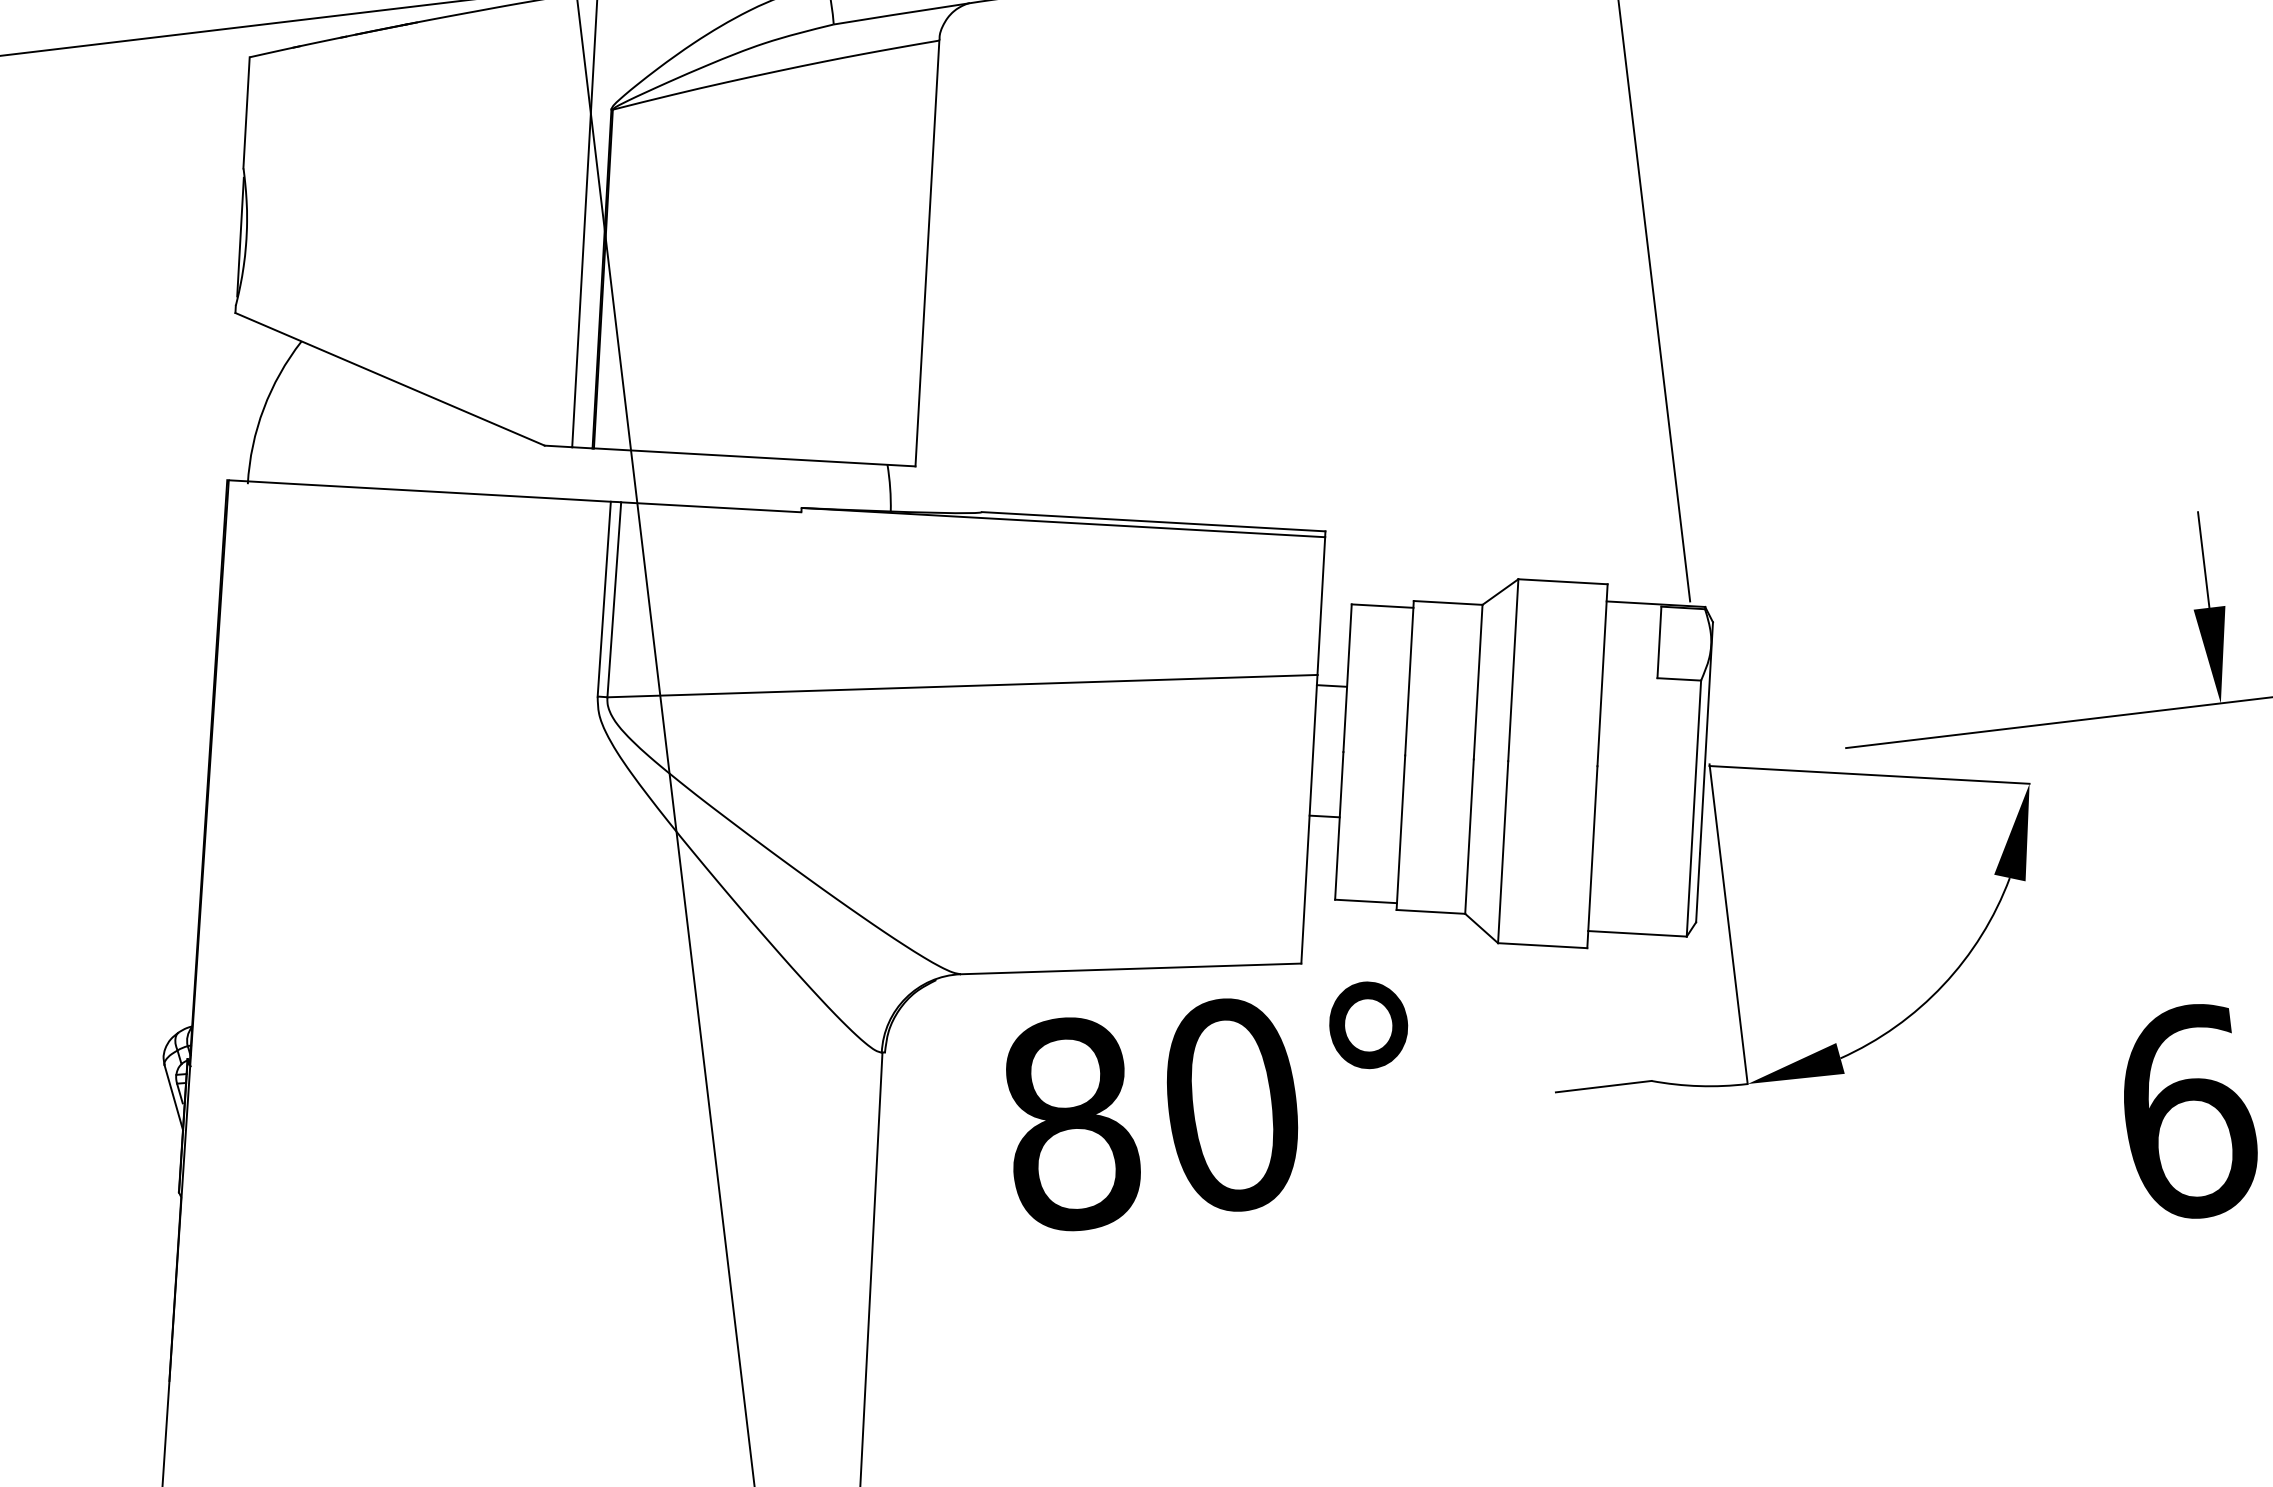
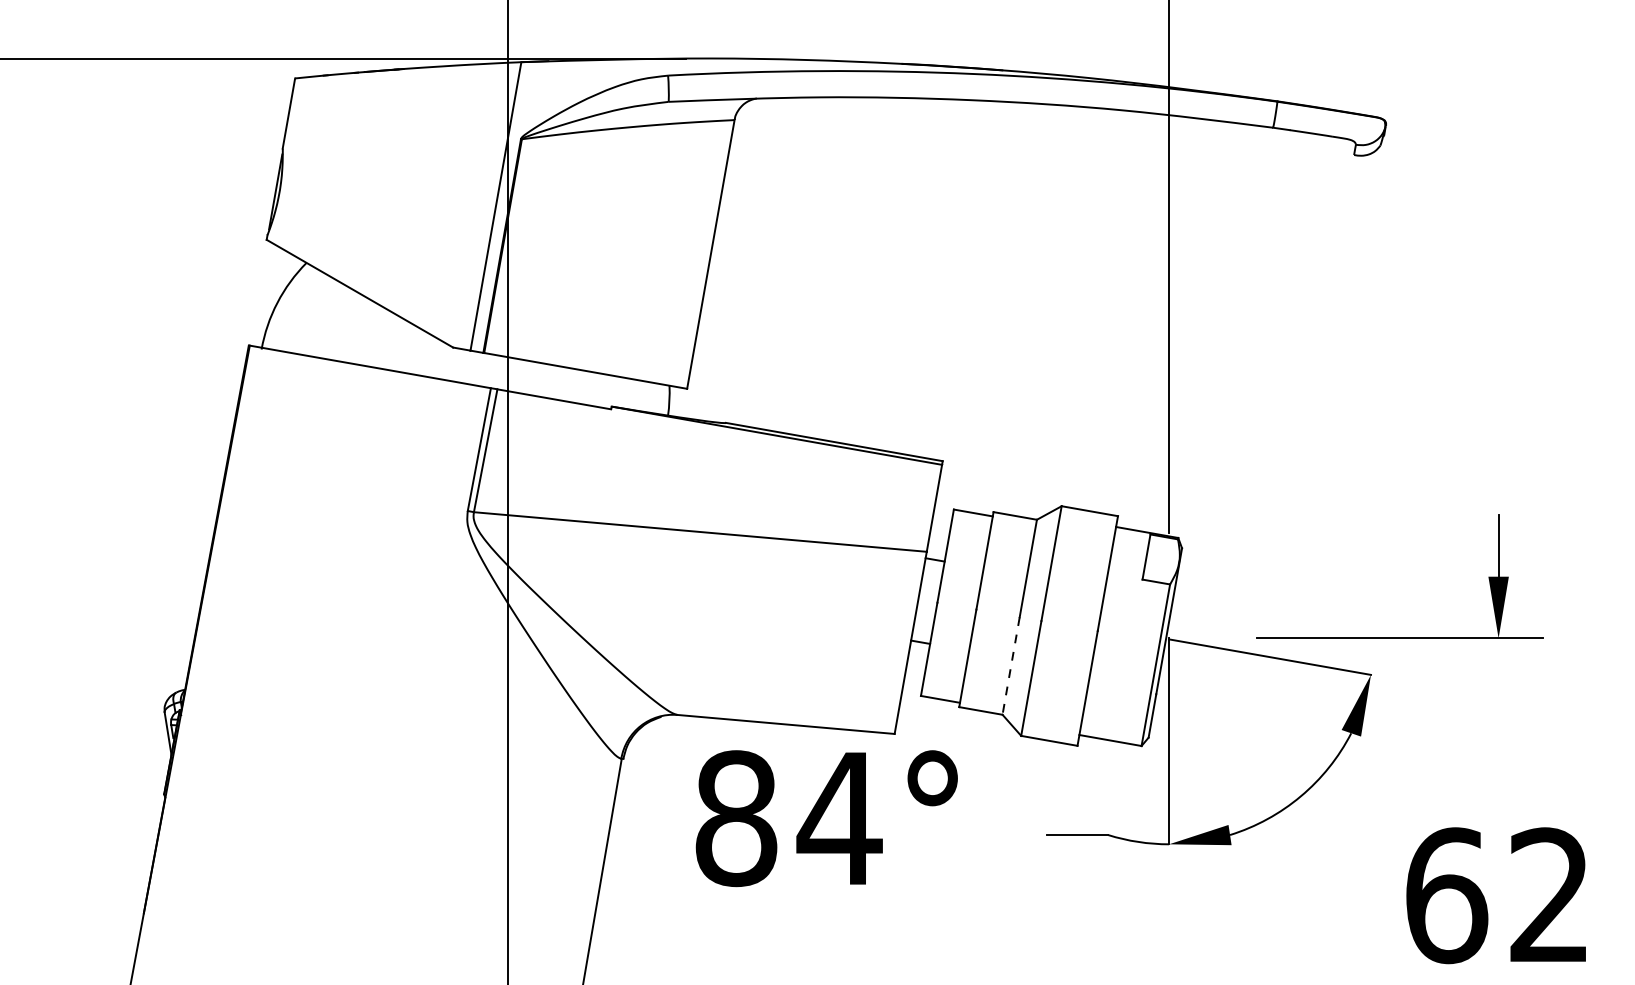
line: (1470, 837) -> (1011, 666), solid -> dashed
text: (1231, 1104) -> (839, 818), 80° -> 84°

